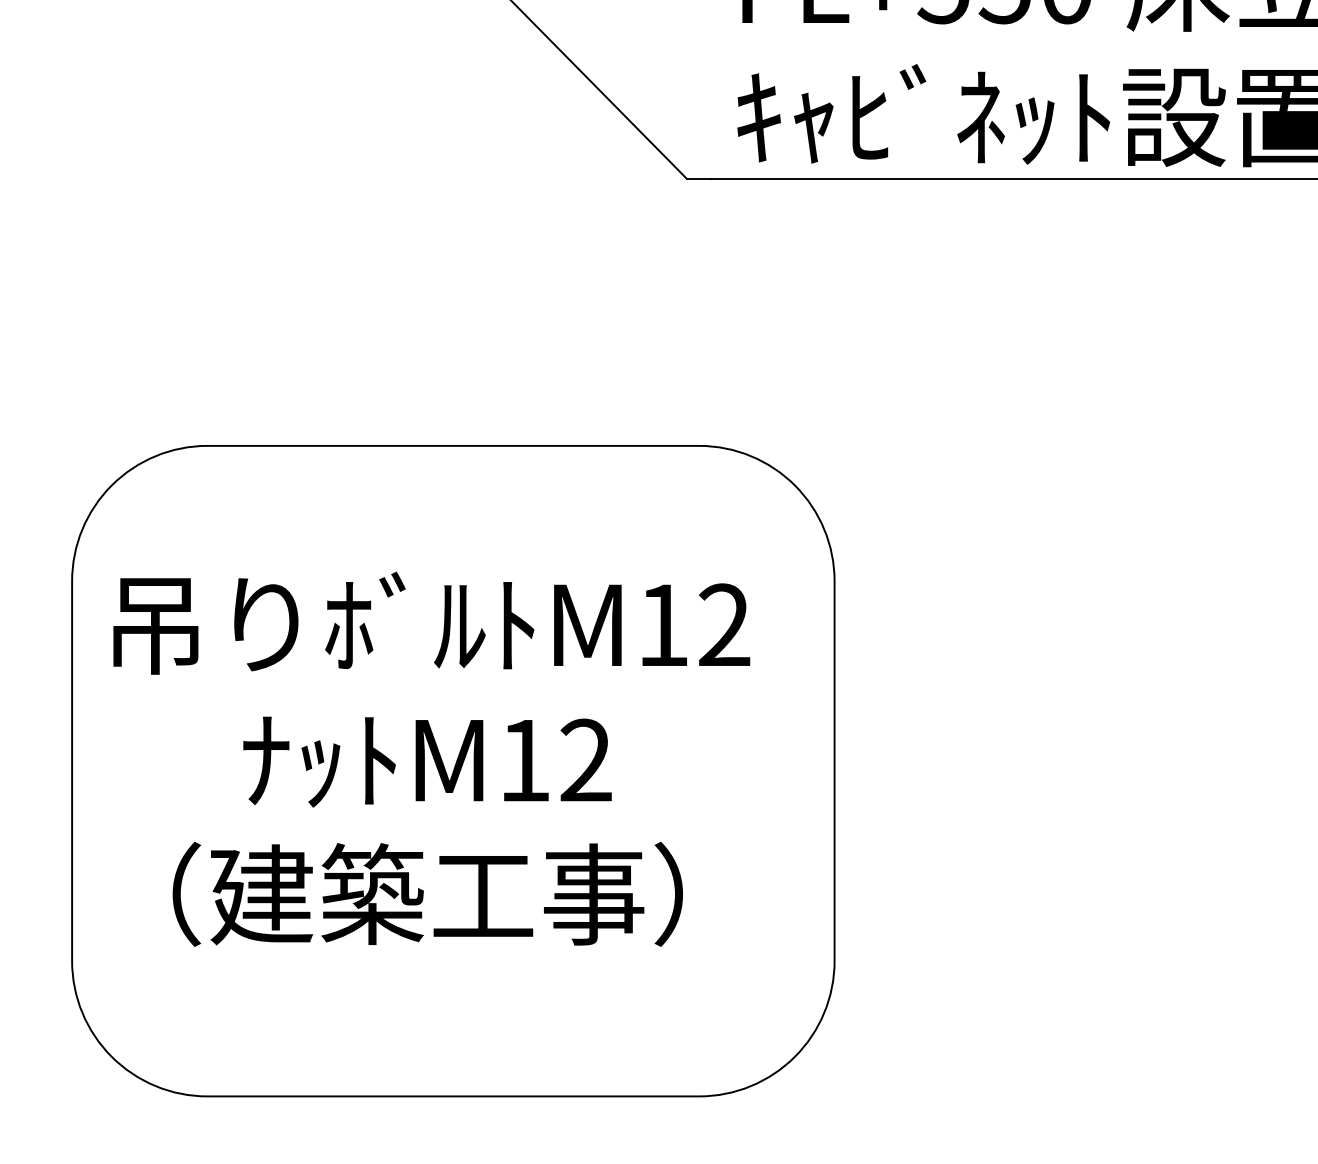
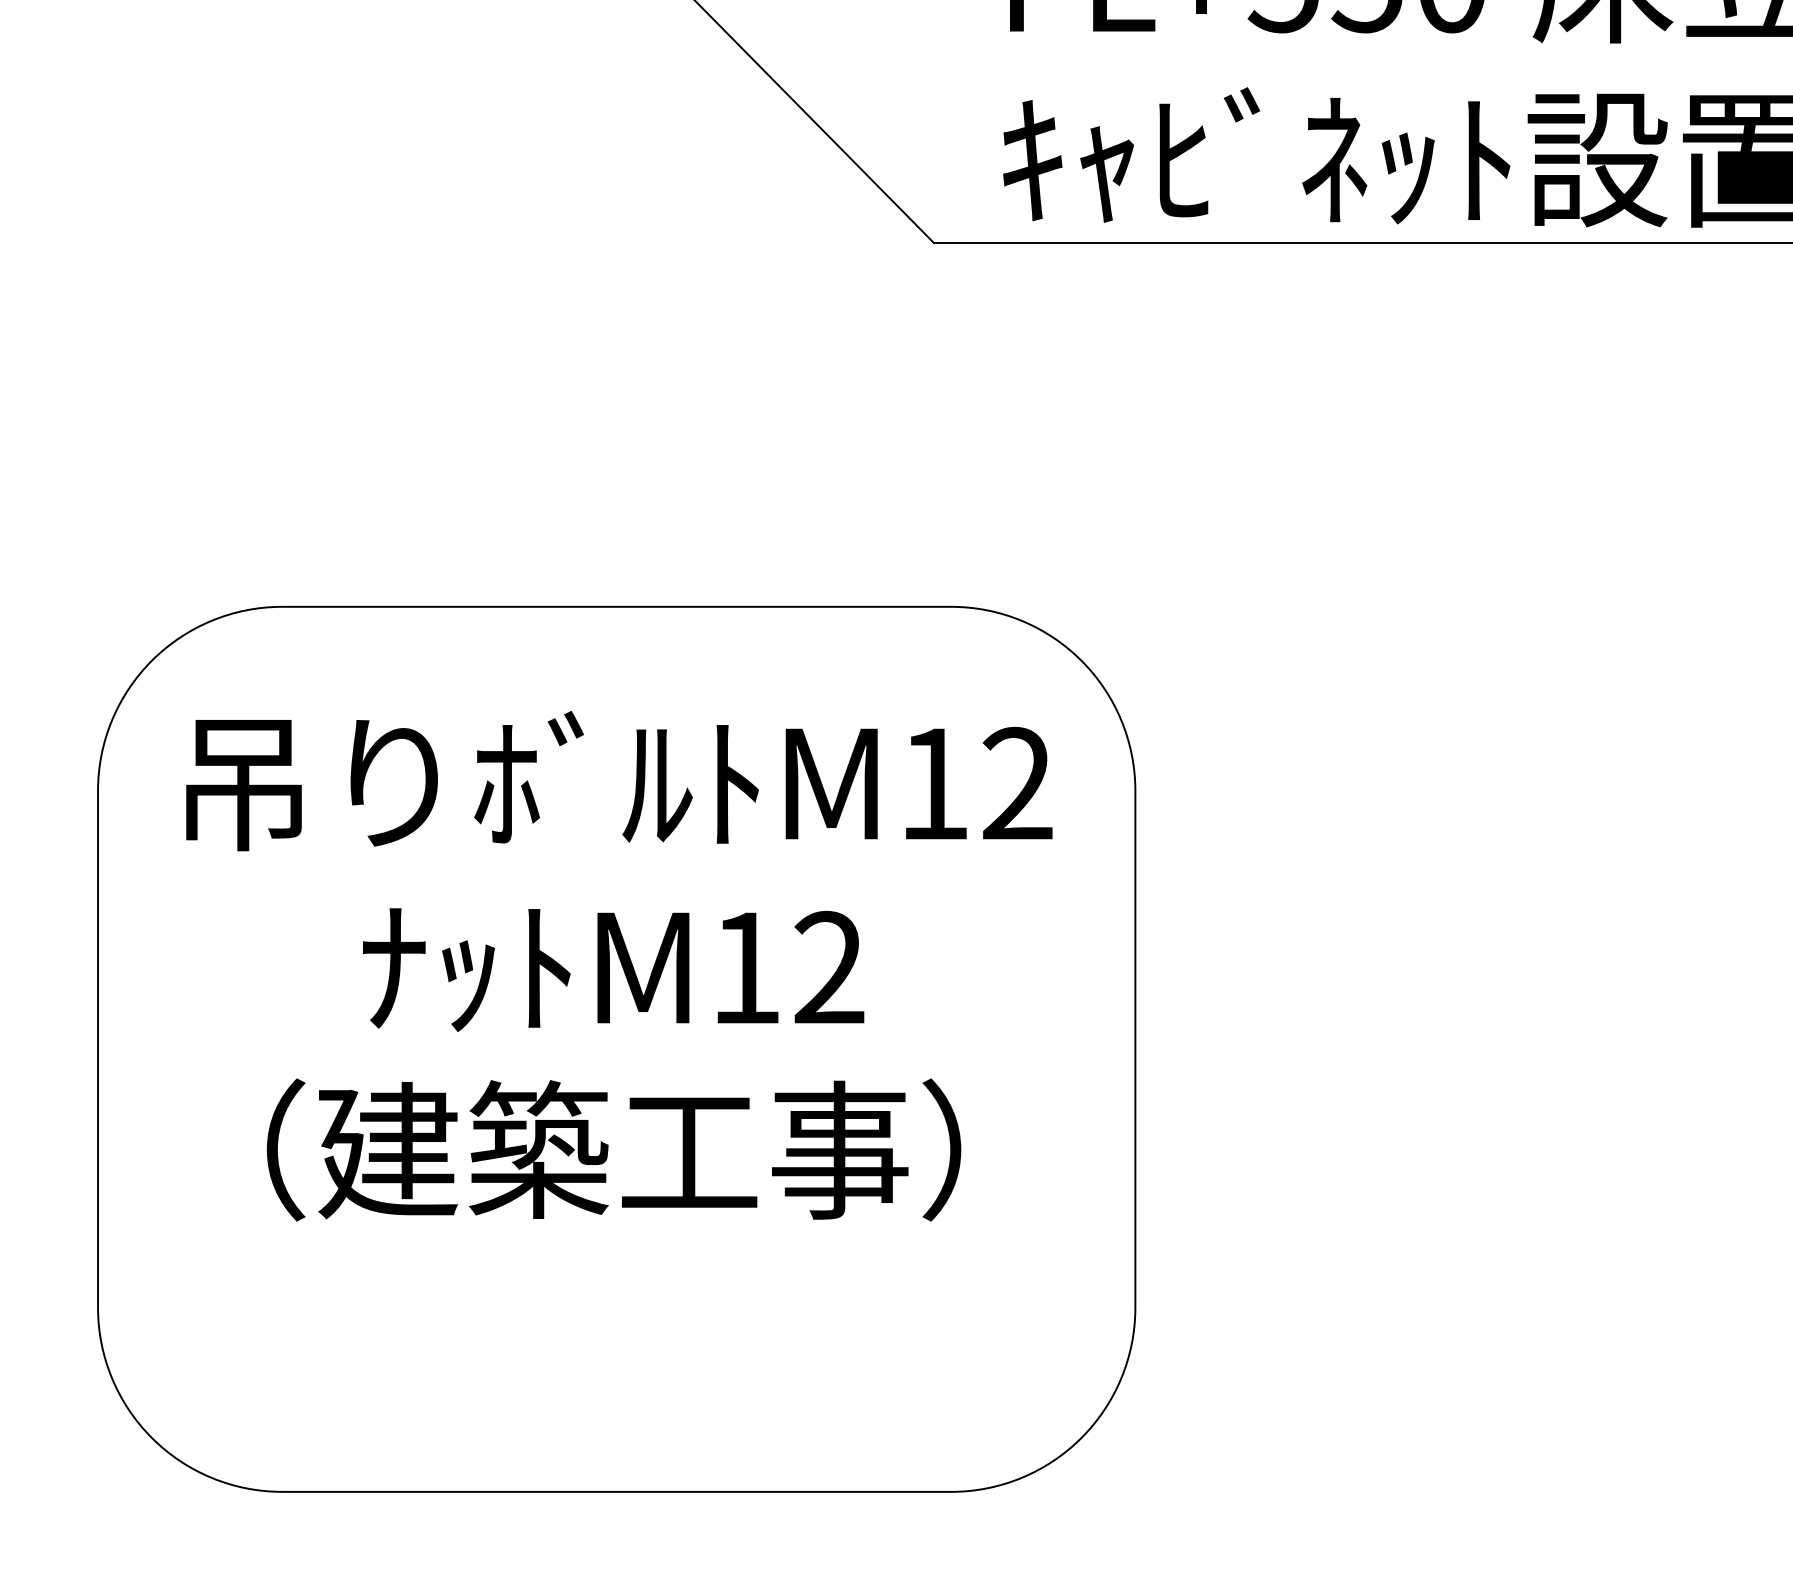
text: (431, 759) -> (619, 966), moved

